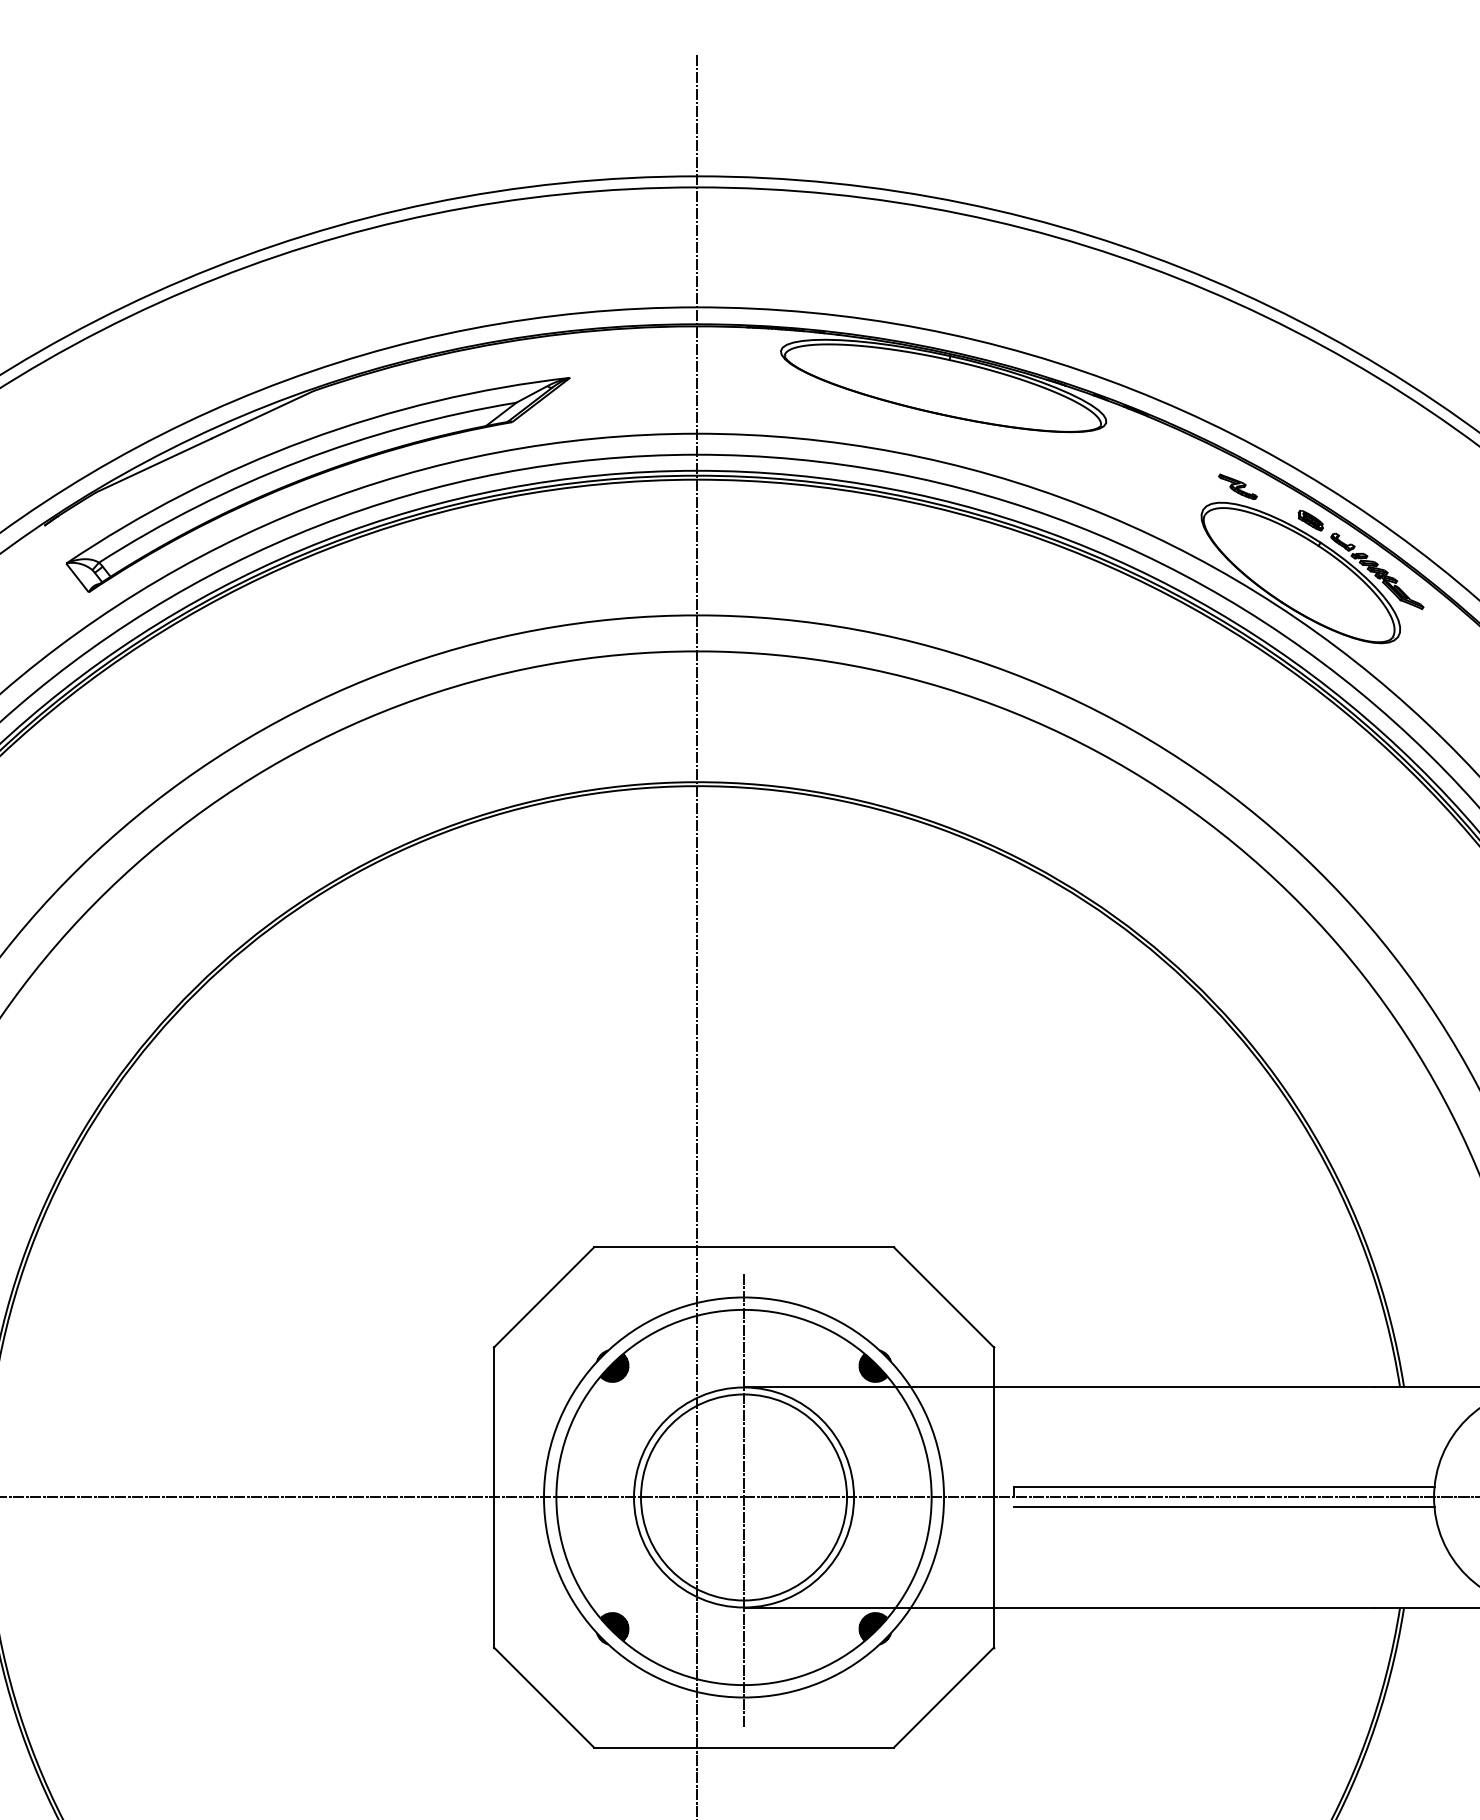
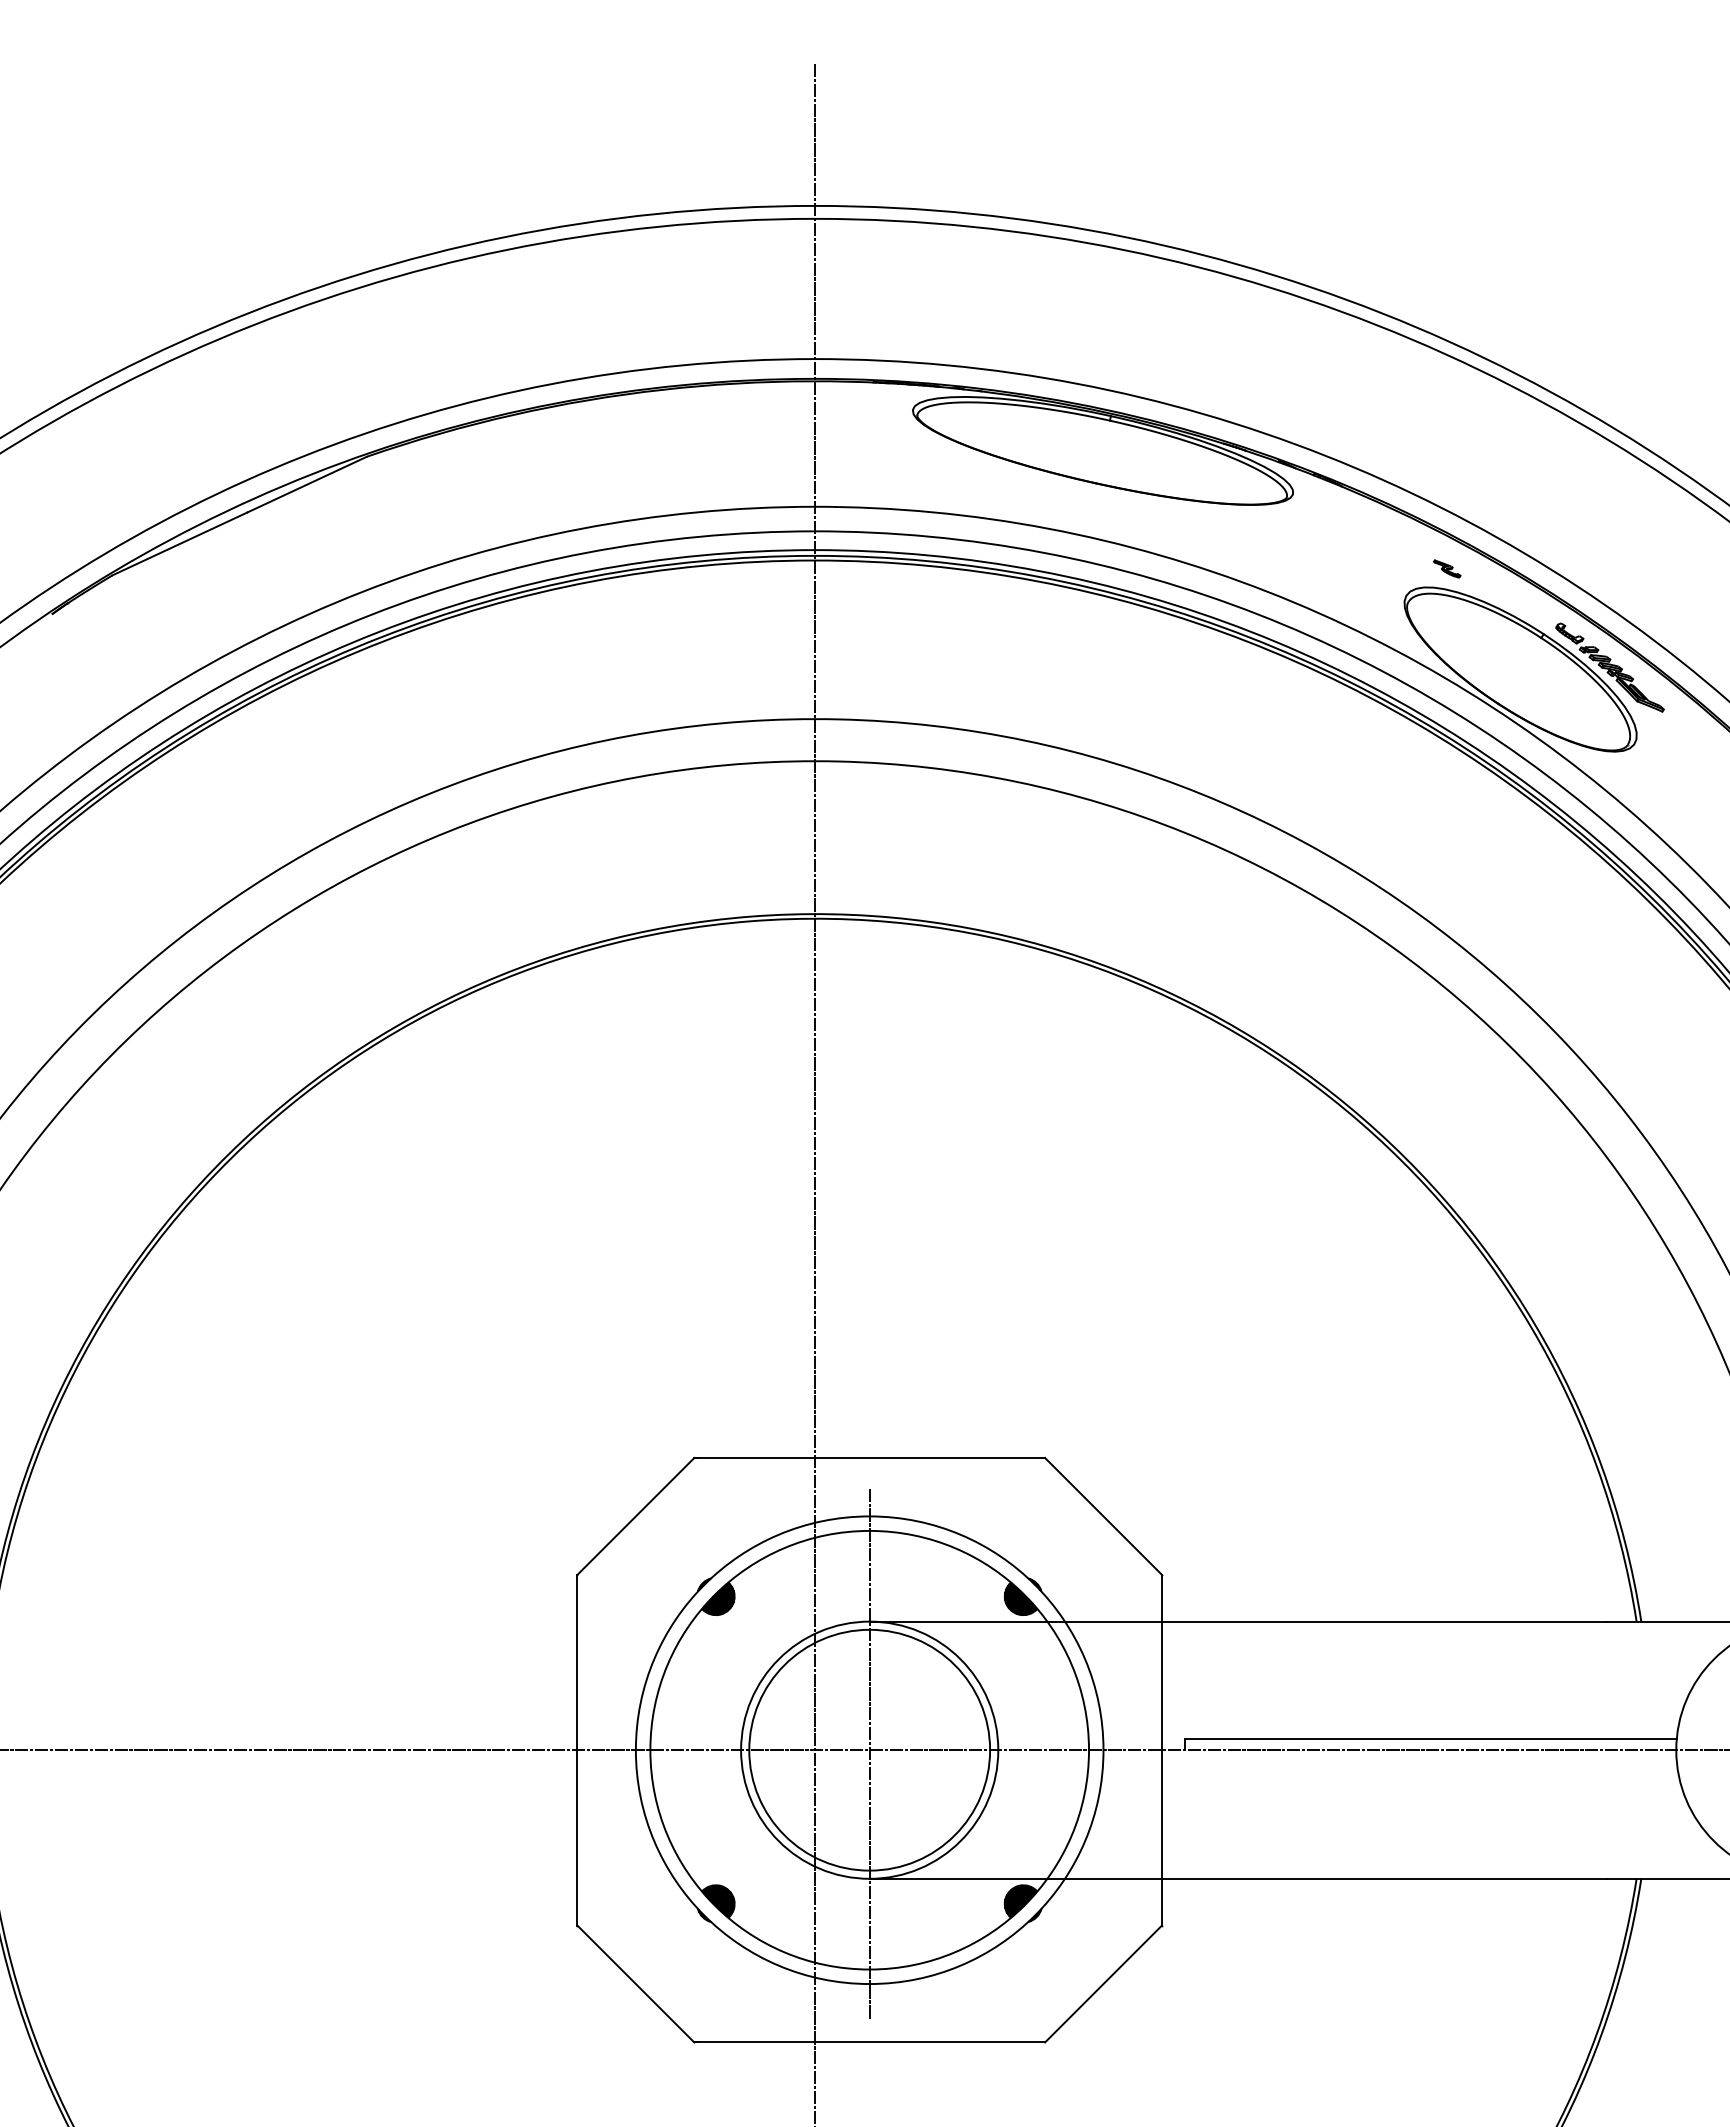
part: (314, 477) -> (367, 557), removed
part: (1238, 486) -> (1447, 568), size x0.6
part: (1311, 520) -> (1532, 608), removed
line: (1223, 1507) -> (1430, 1761), removed

